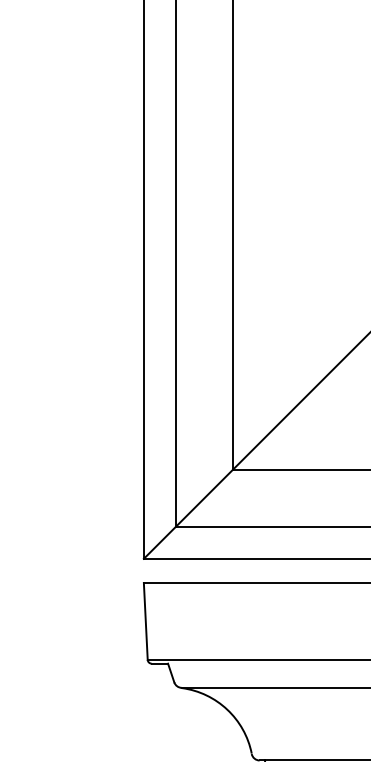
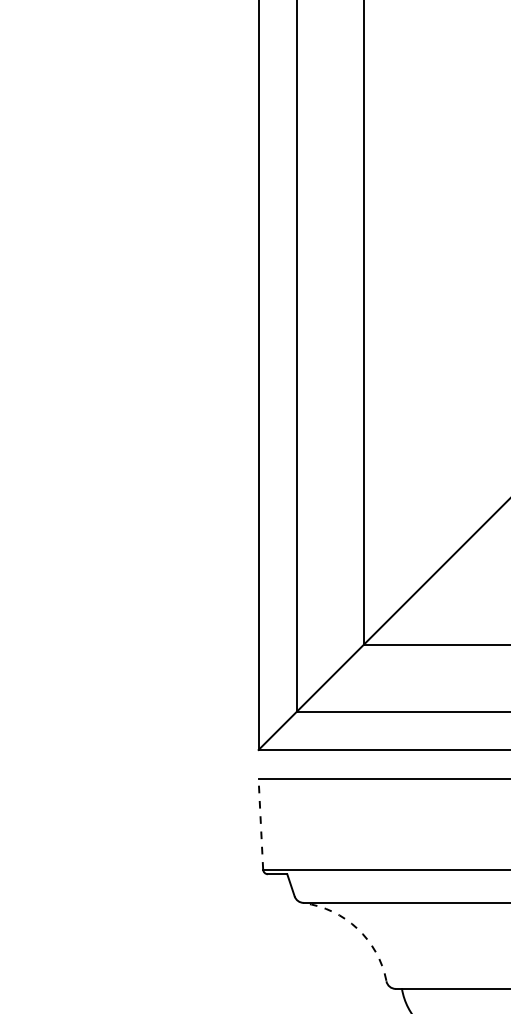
line: (145, 621) -> (260, 824), solid -> dashed
arc: (227, 709) -> (357, 928), solid -> dashed

